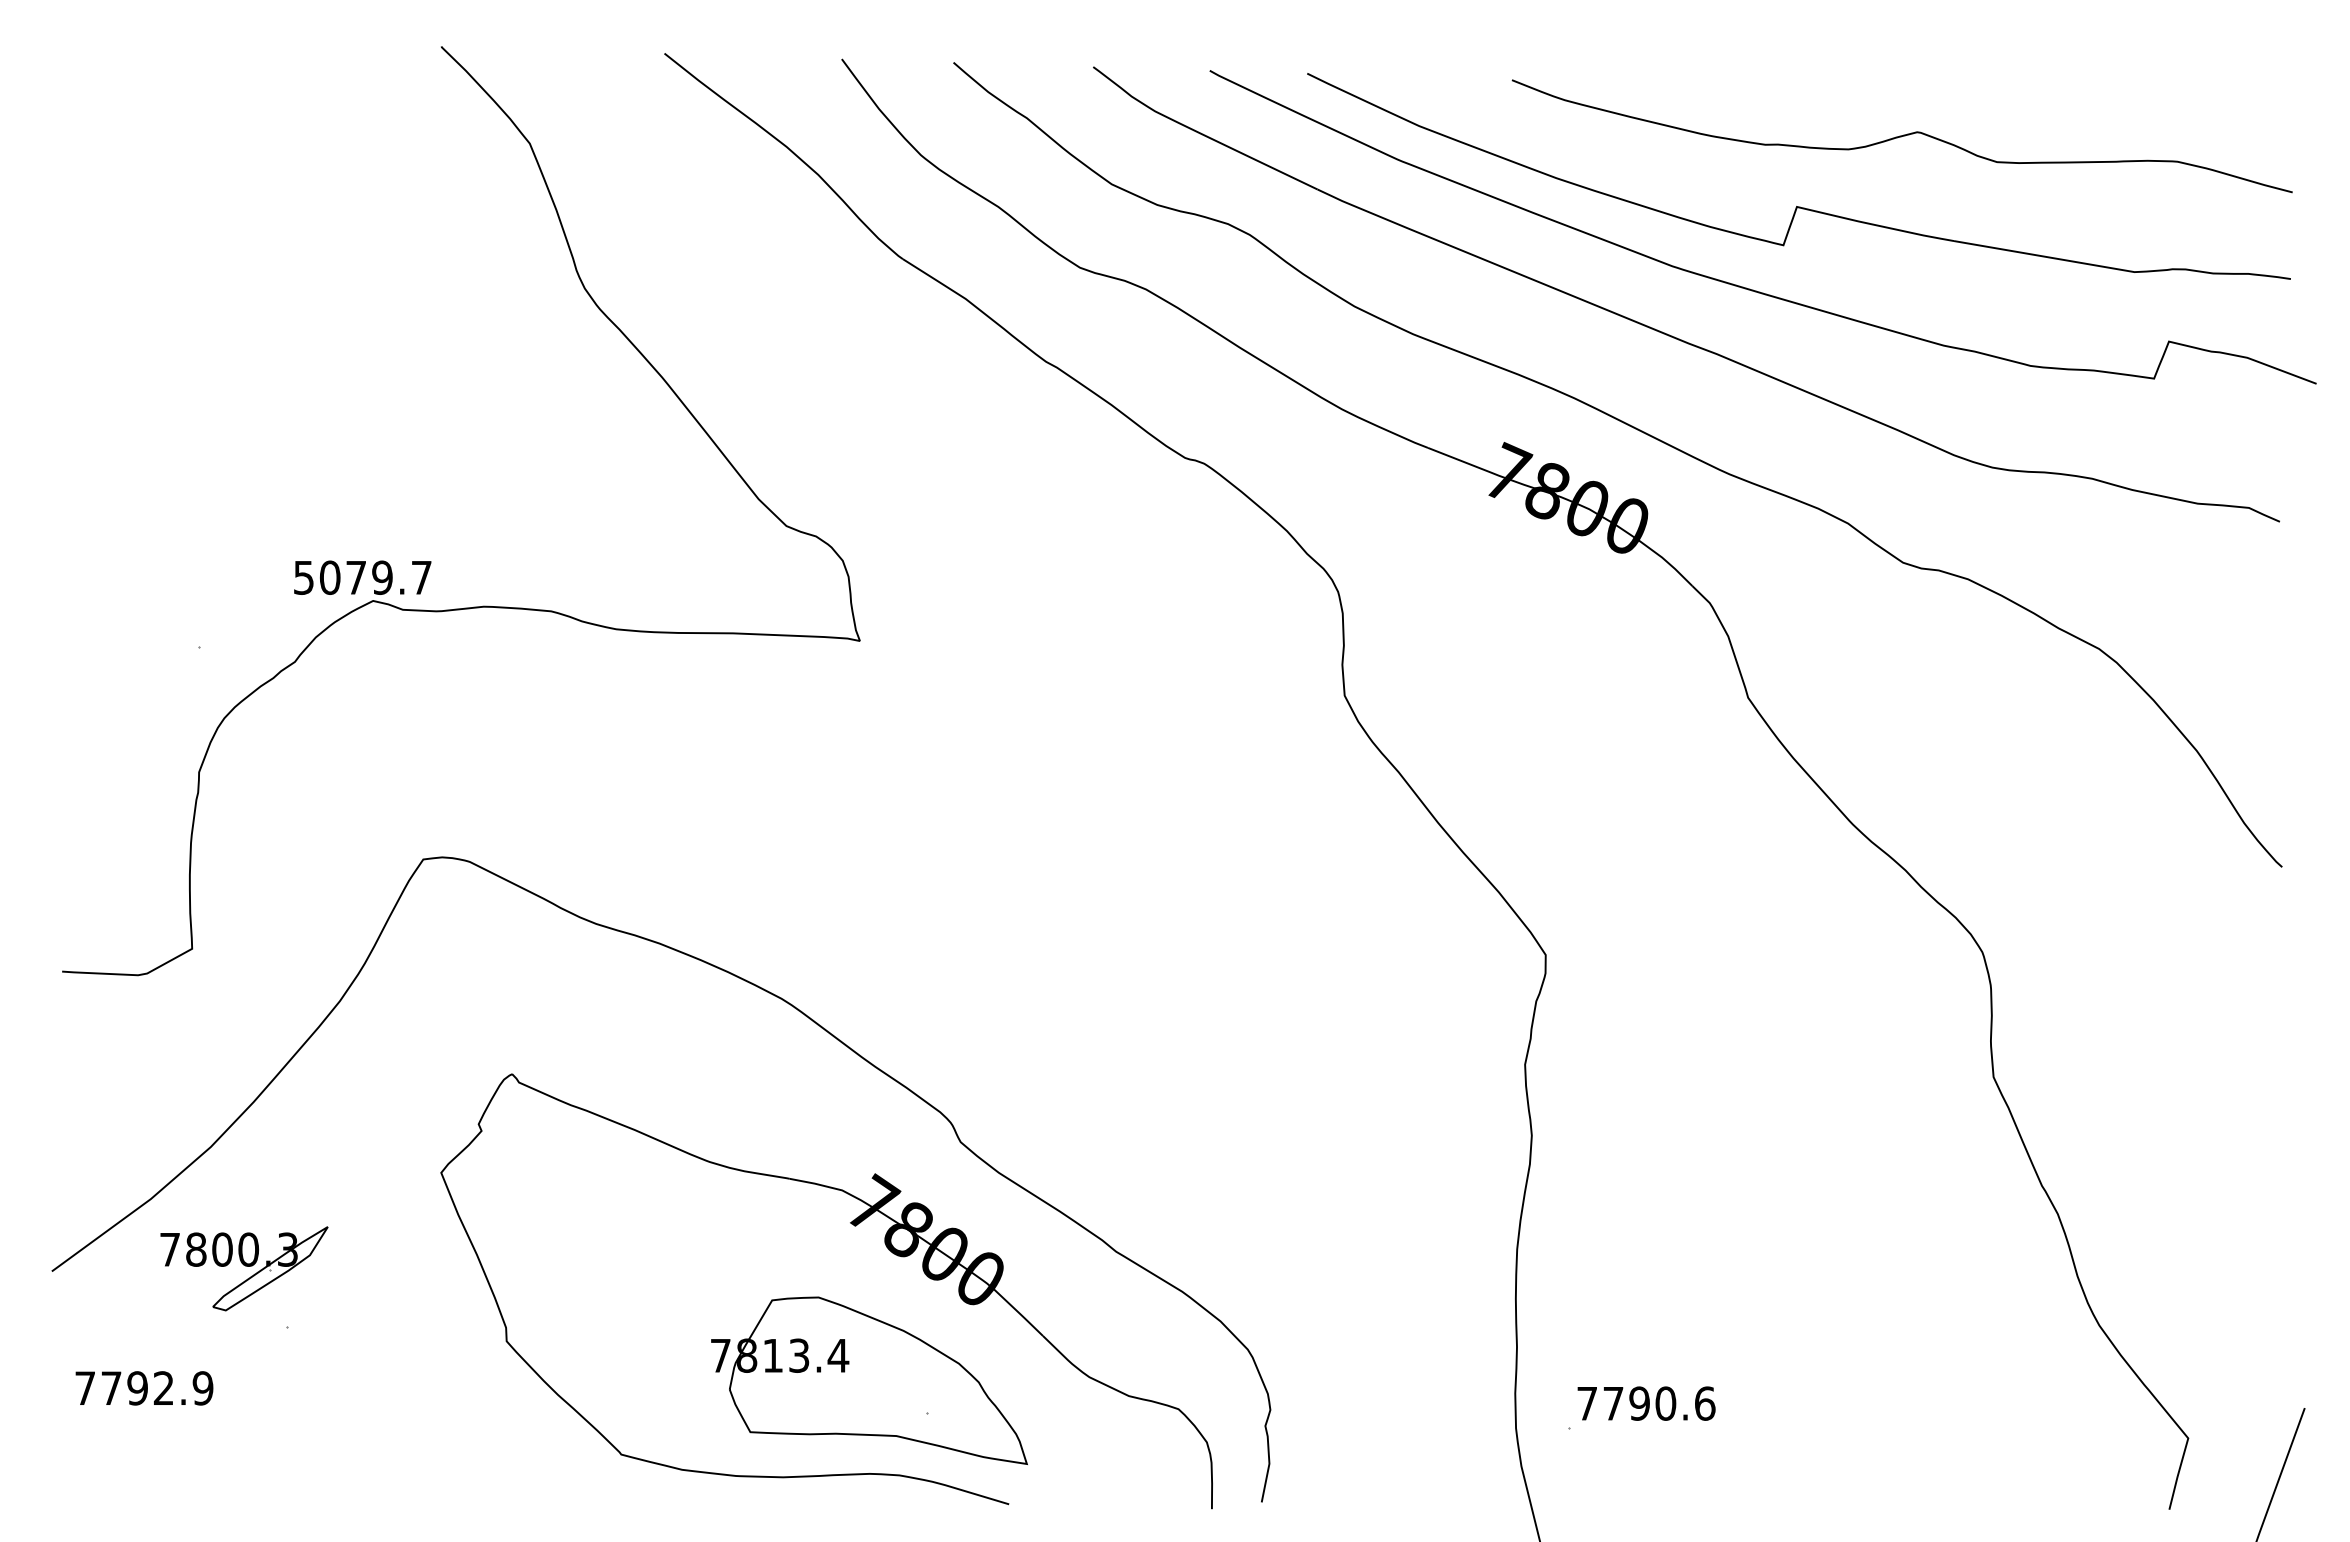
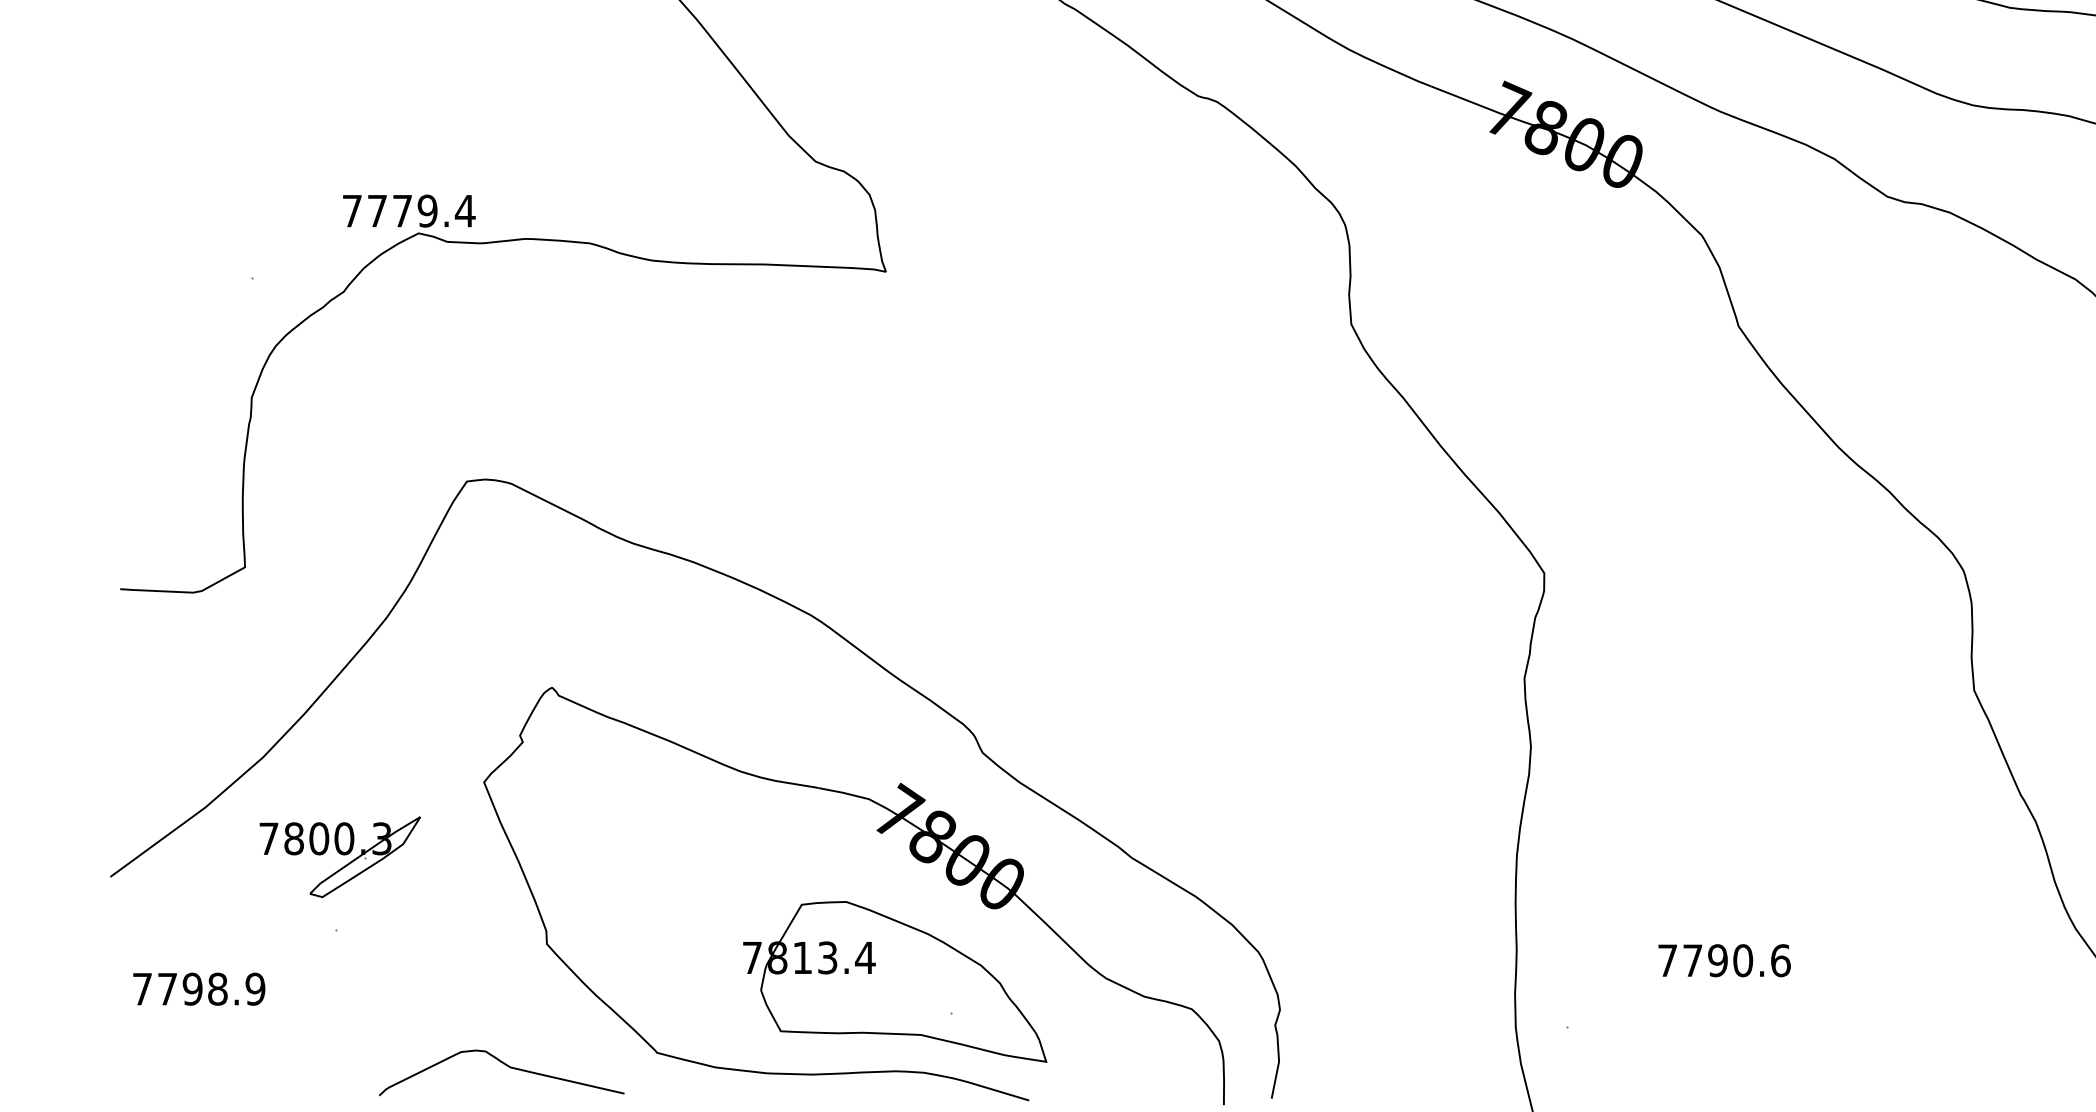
text: (363, 577) -> (409, 210), 5079.7 -> 7779.4
part: (244, 1268) -> (340, 856), moved
text: (163, 1388) -> (217, 989), 7792.9 -> 7798.9
text: (1646, 1403) -> (1724, 960), moved
curve: (462, 1467) -> (504, 1065), added

